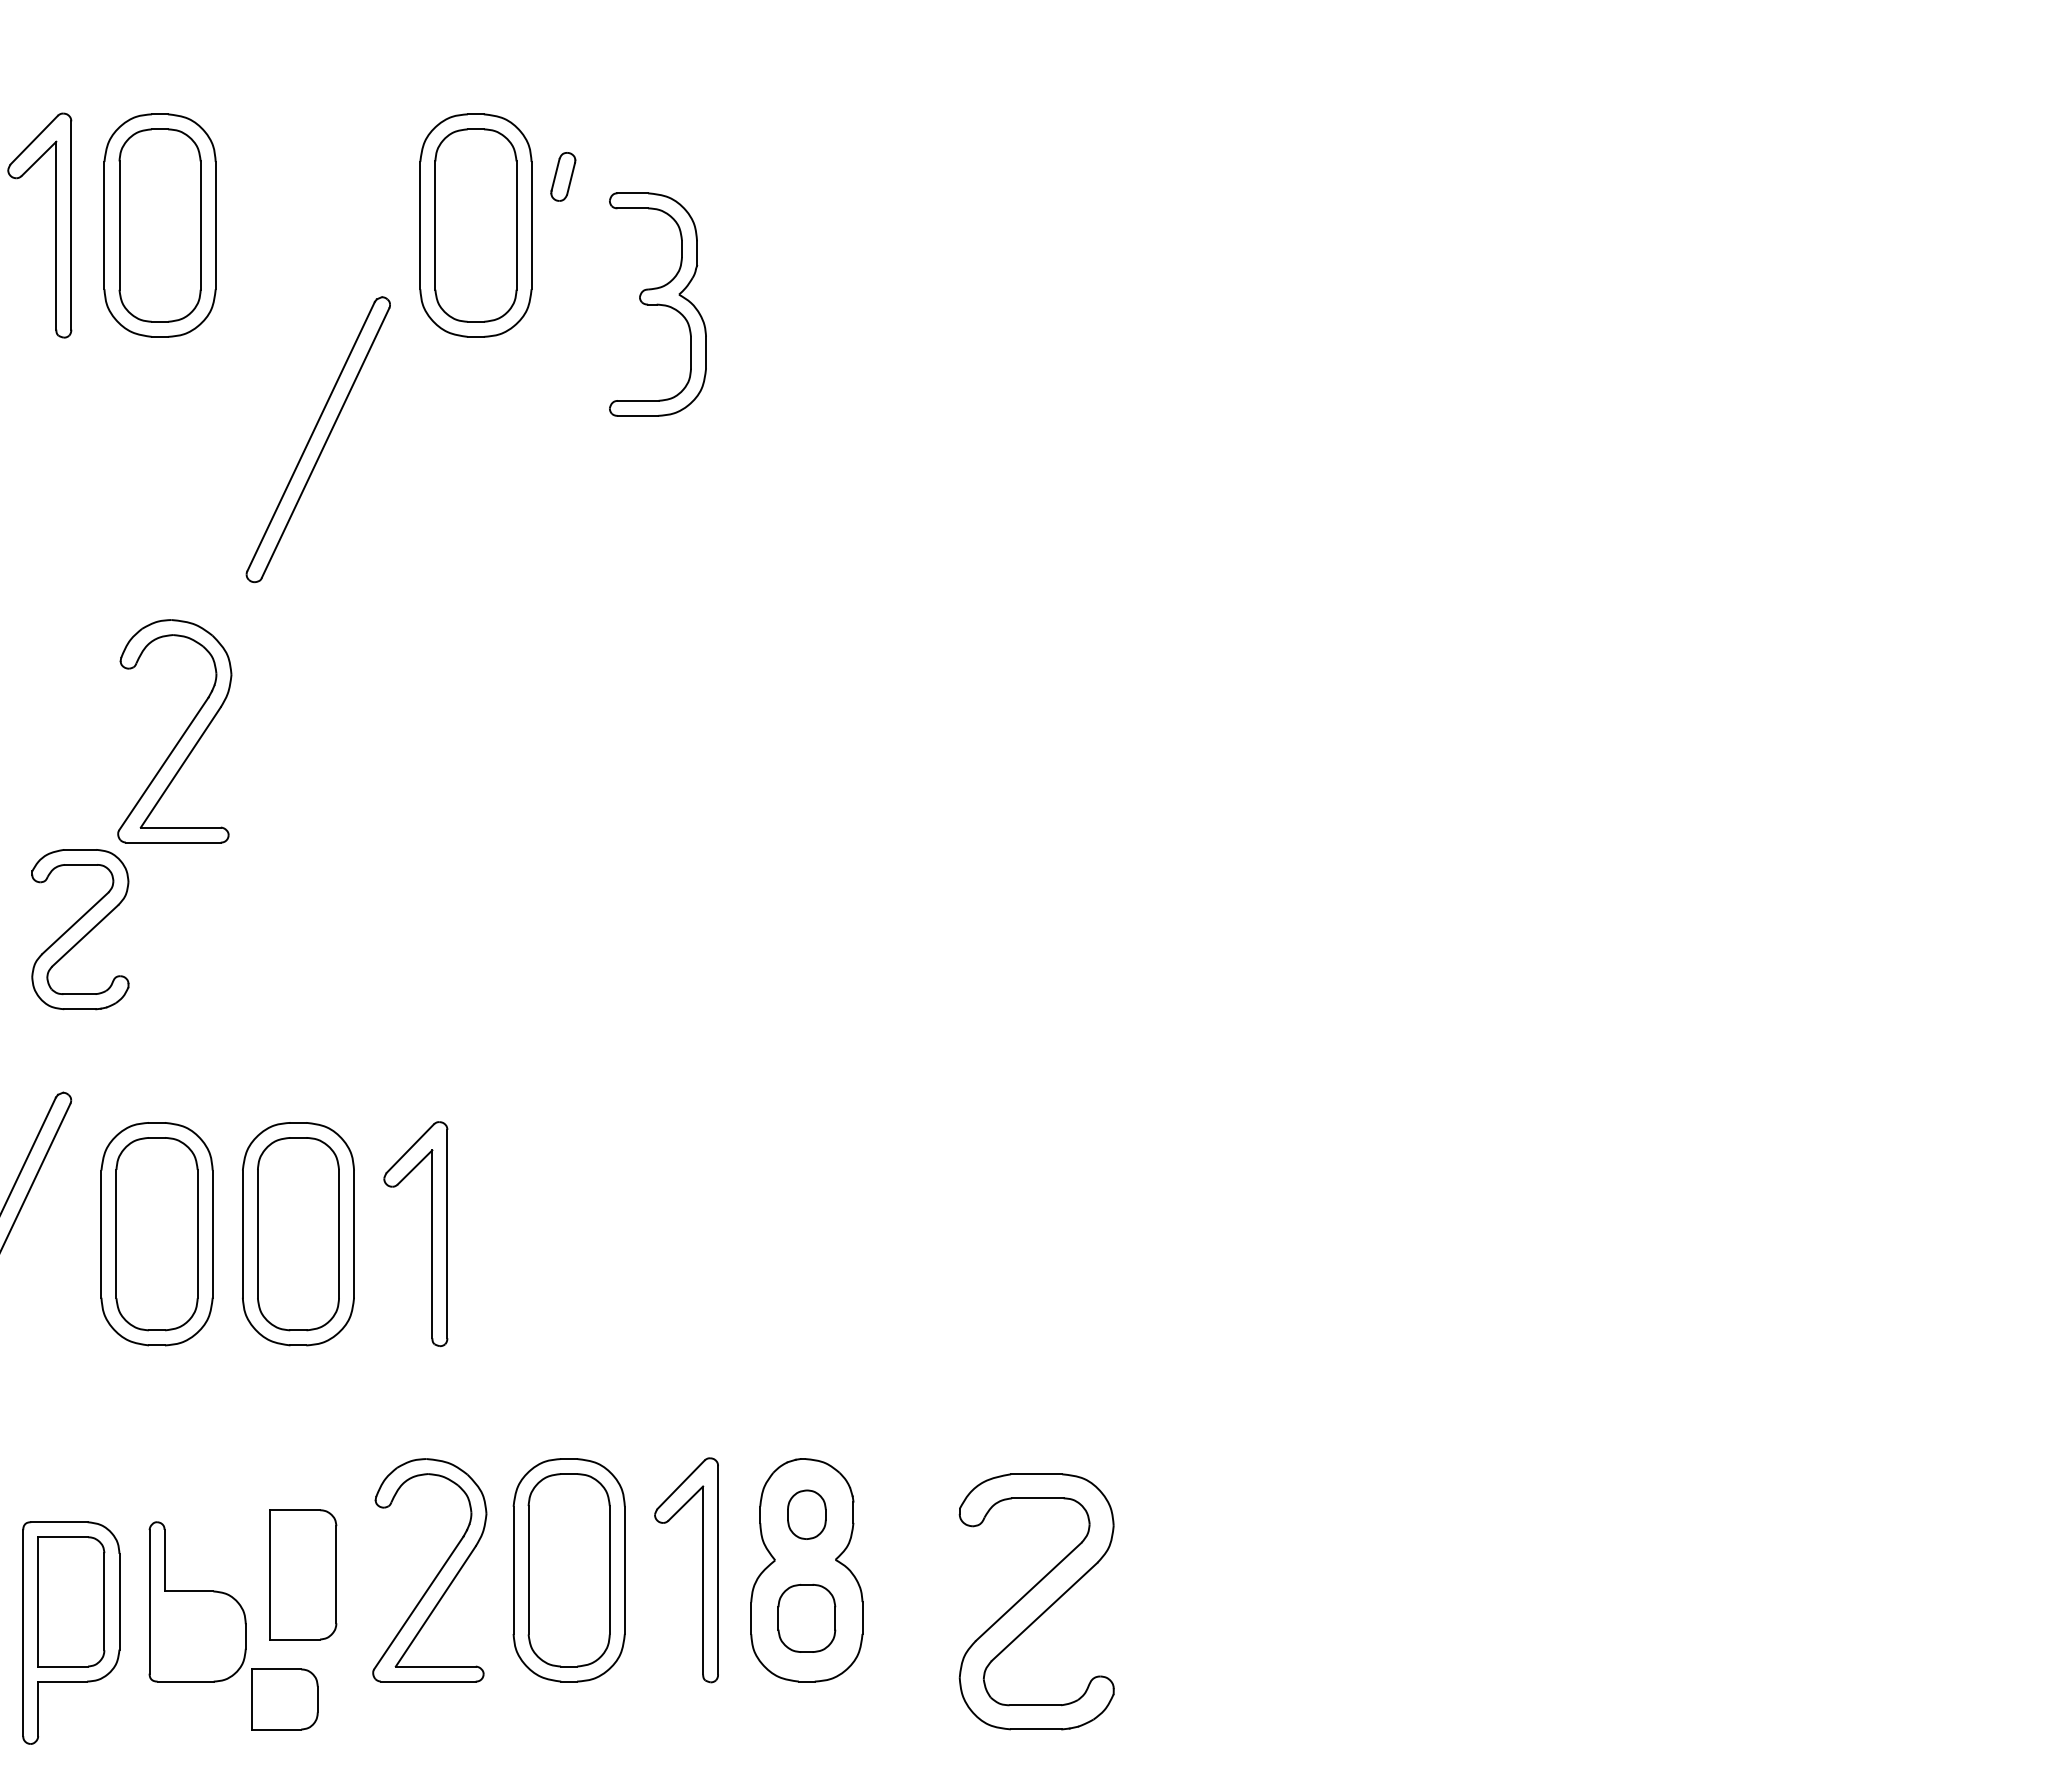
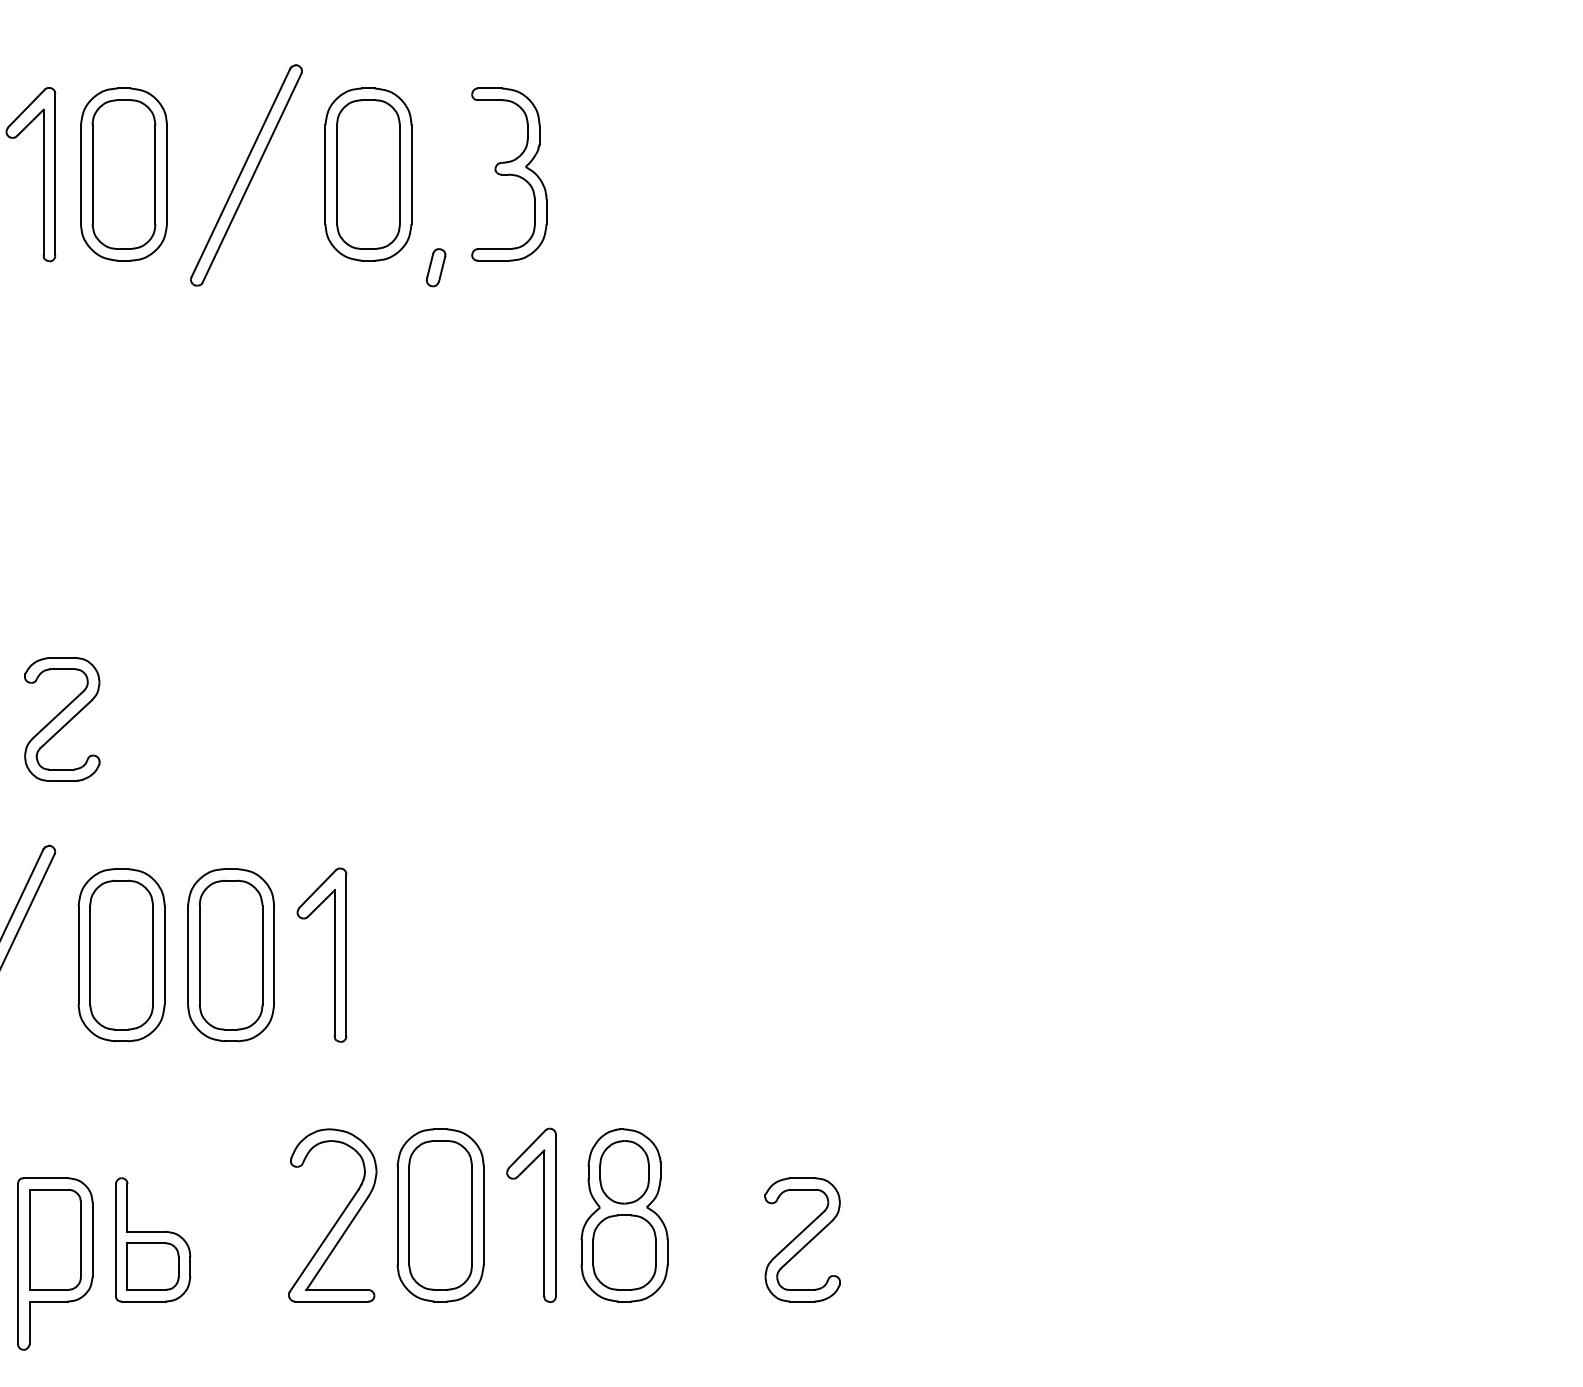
part: (563, 176) -> (436, 267), moved
part: (657, 304) -> (508, 174), moved
part: (317, 439) -> (245, 175), moved
part: (181, 735) -> (140, 569), removed
part: (806, 1514) -> (624, 1172), size x1.67
part: (303, 1574) -> (234, 1218), removed
part: (1037, 1601) -> (803, 1239), size x0.62
part: (806, 1618) -> (624, 1252), size x1.43
part: (284, 1699) -> (152, 1266), moved

